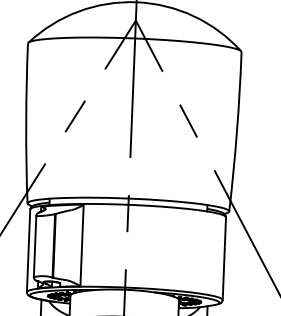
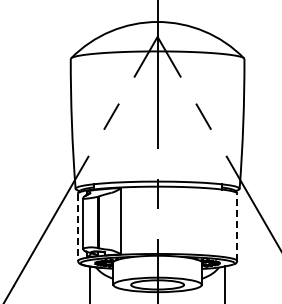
line: (29, 251) -> (78, 227), solid -> dashed
line: (224, 258) -> (237, 227), solid -> dashed

